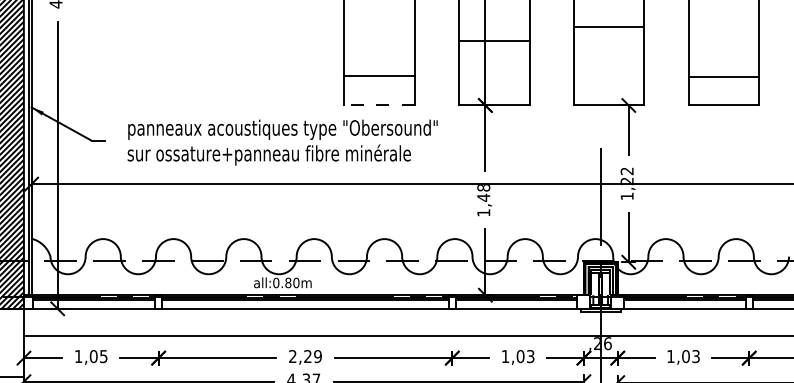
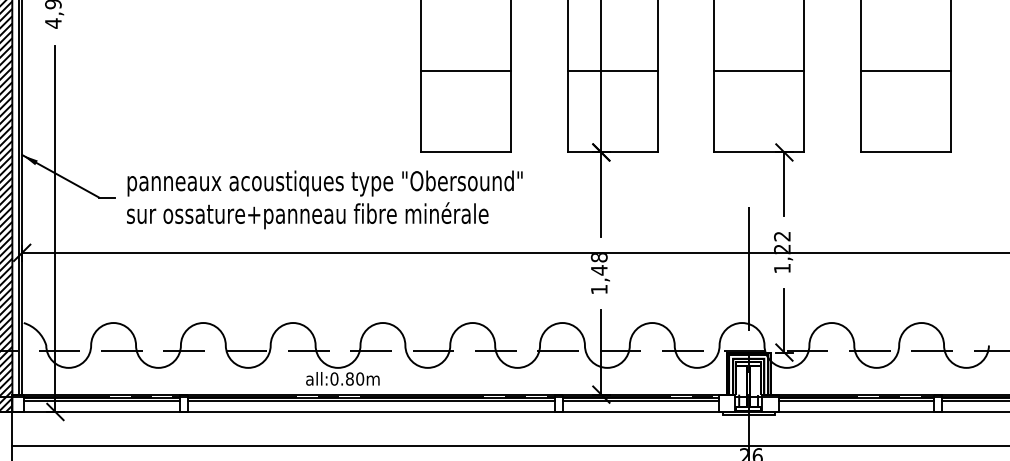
line: (608, 27) -> (758, 70), moved
line: (379, 76) -> (466, 70), moved
line: (723, 77) -> (905, 70), moved
line: (379, 105) -> (466, 152), dashed -> solid
text: (282, 142) -> (324, 199), moved

